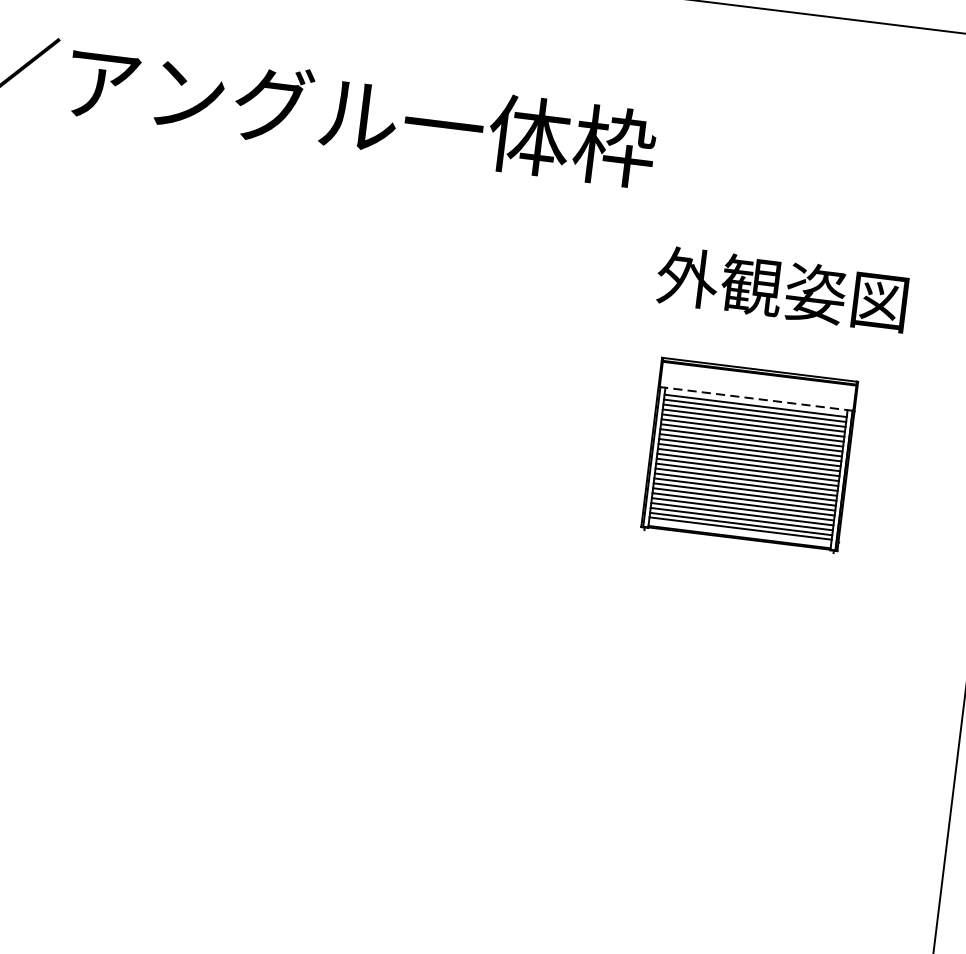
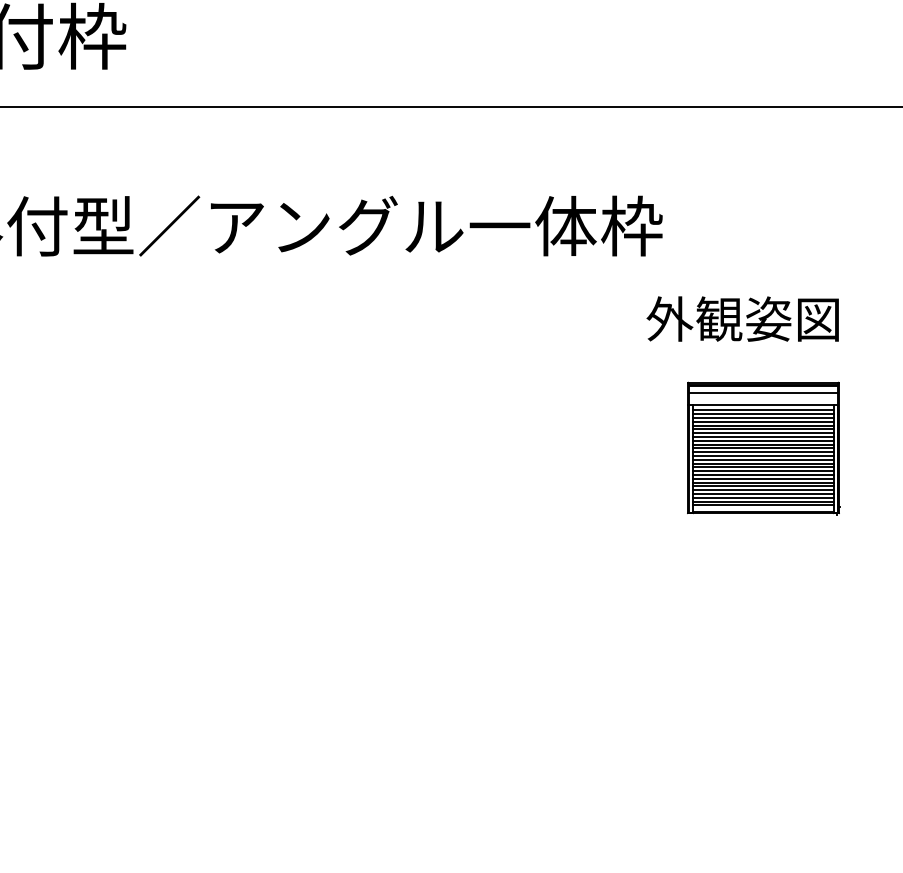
text: (781, 288) -> (742, 318), moved
line: (758, 382) -> (763, 392), added
line: (755, 399) -> (762, 405), dashed -> solid

